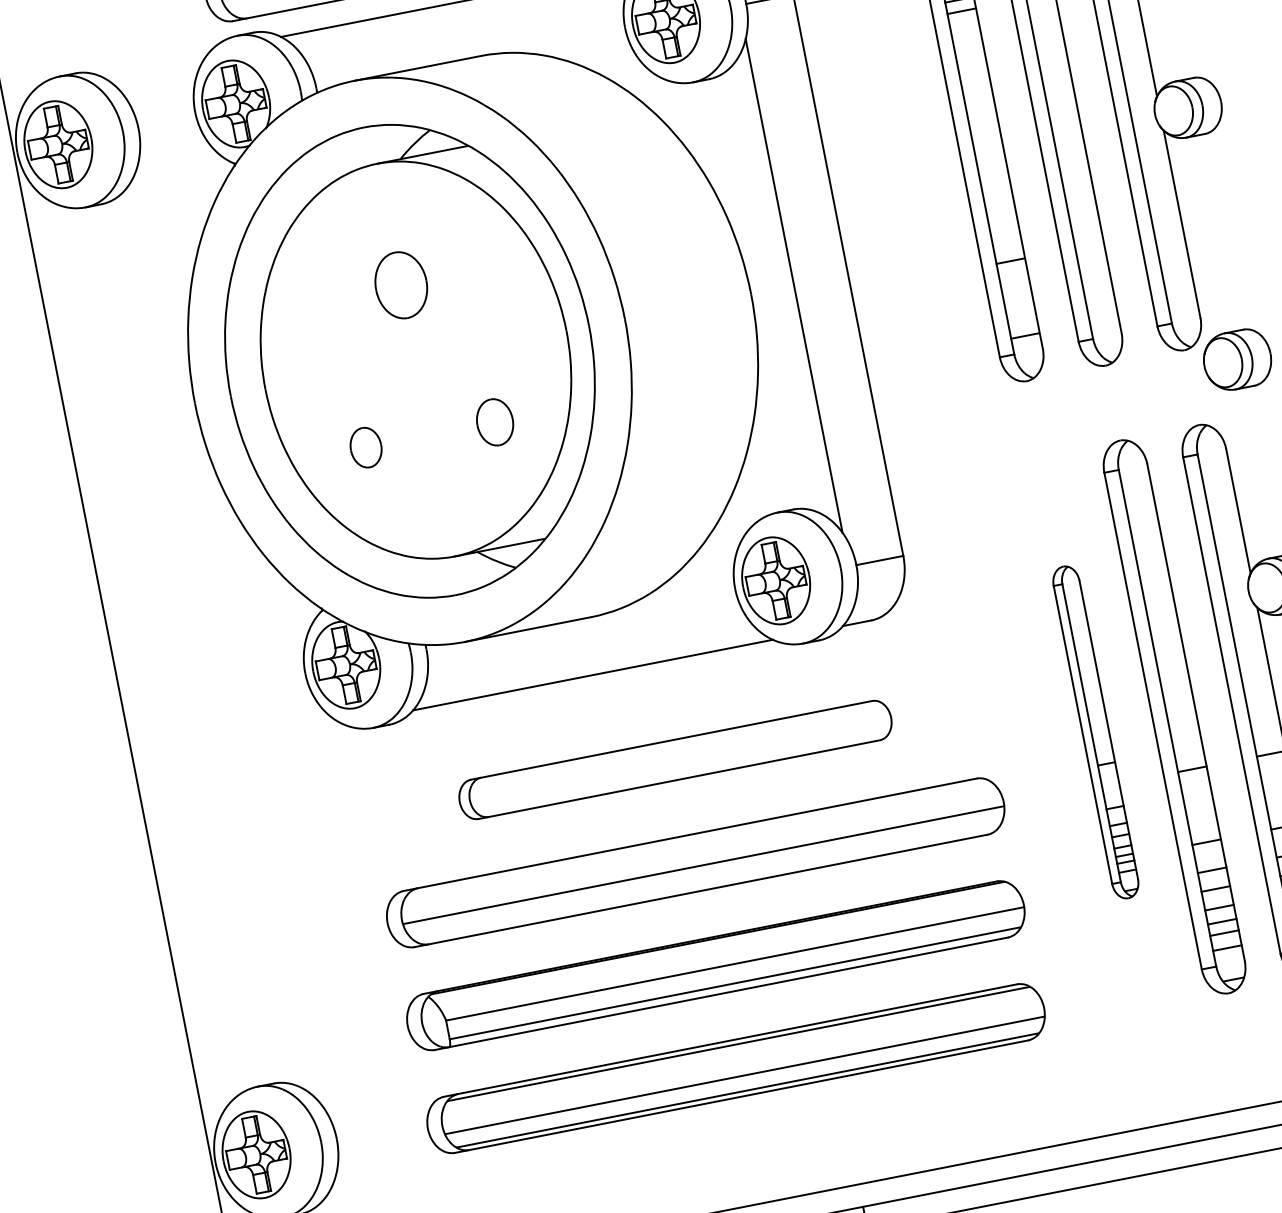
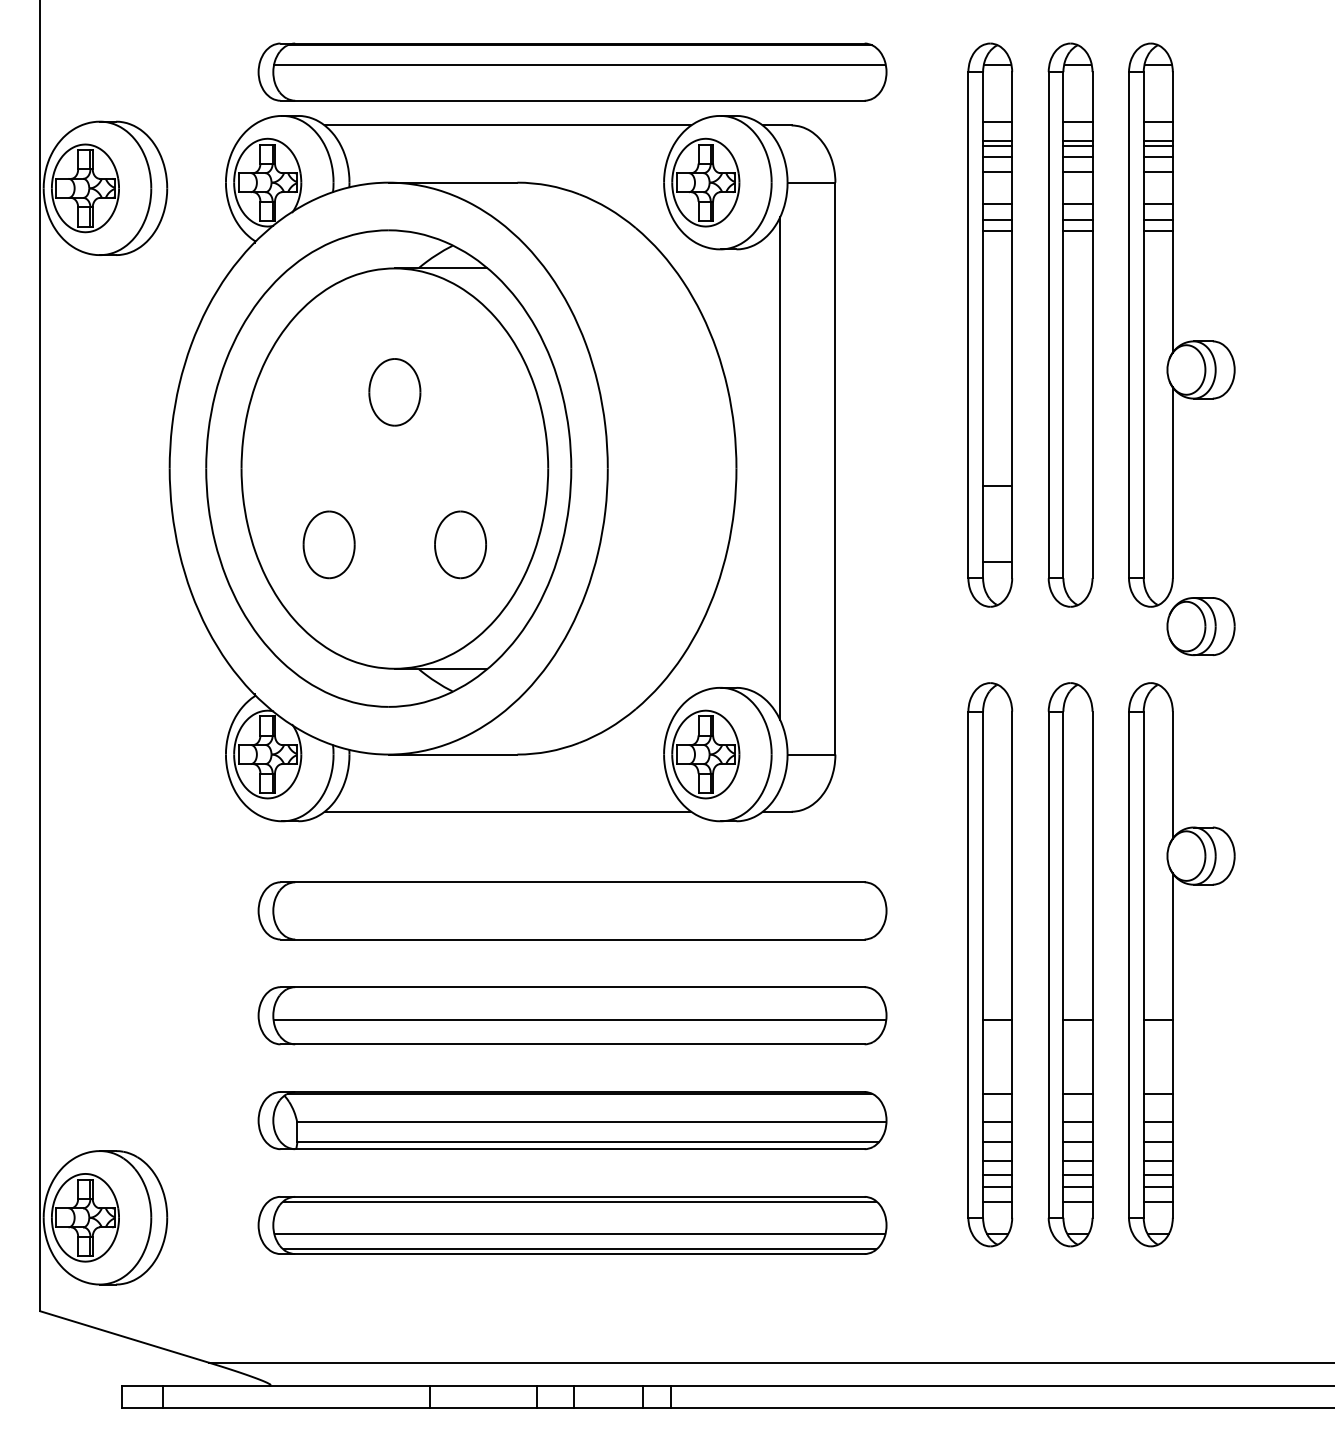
part: (494, 421) -> (460, 544), size x1.43
part: (365, 447) -> (328, 544), size x1.67
part: (1095, 732) -> (990, 964), size x1.67
part: (675, 759) -> (572, 910), size x1.43

